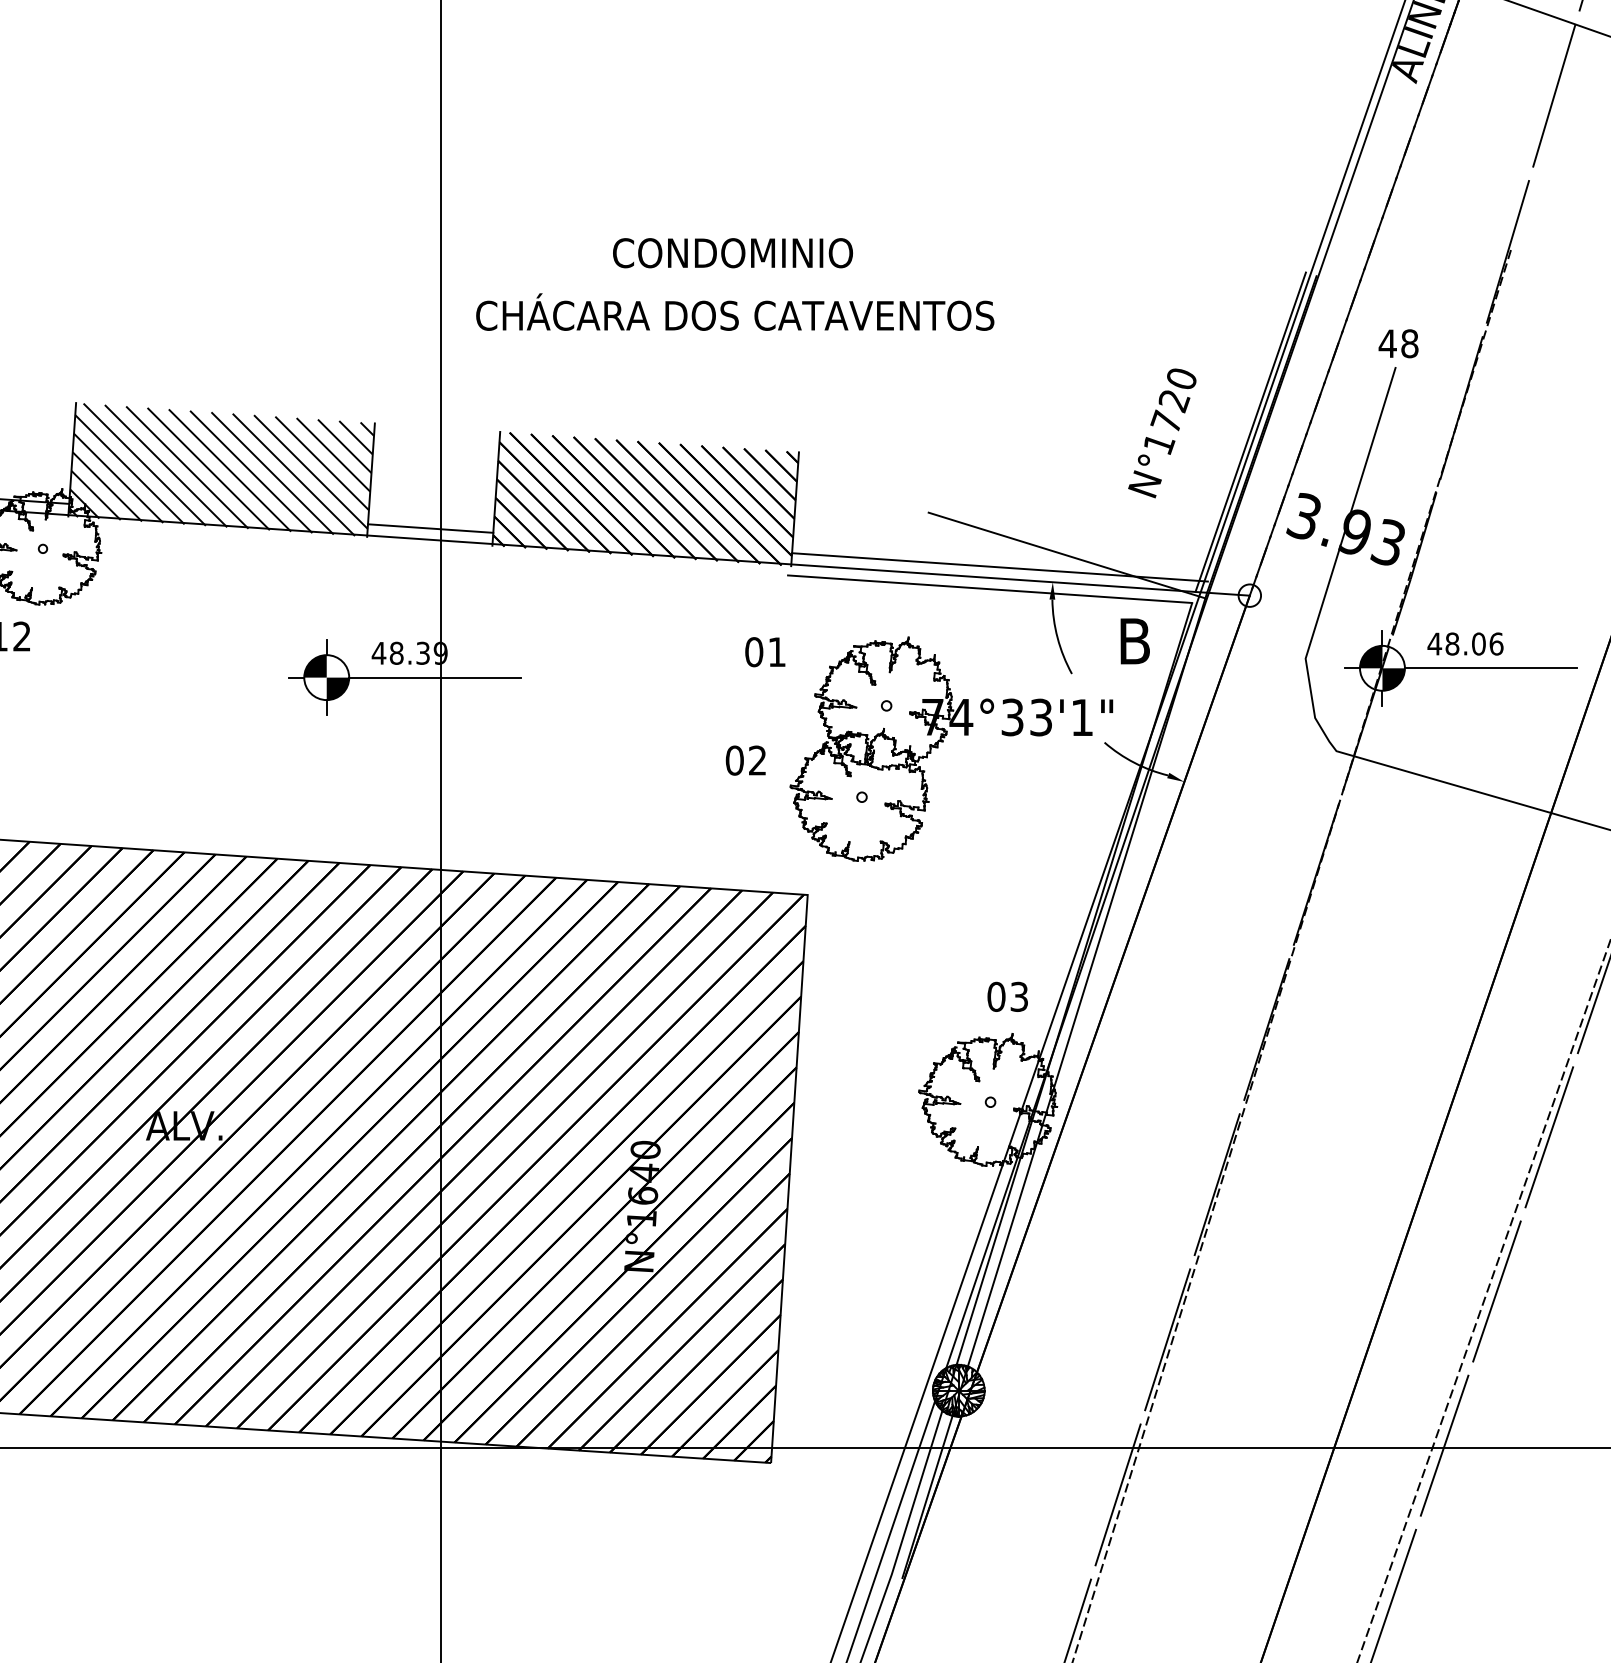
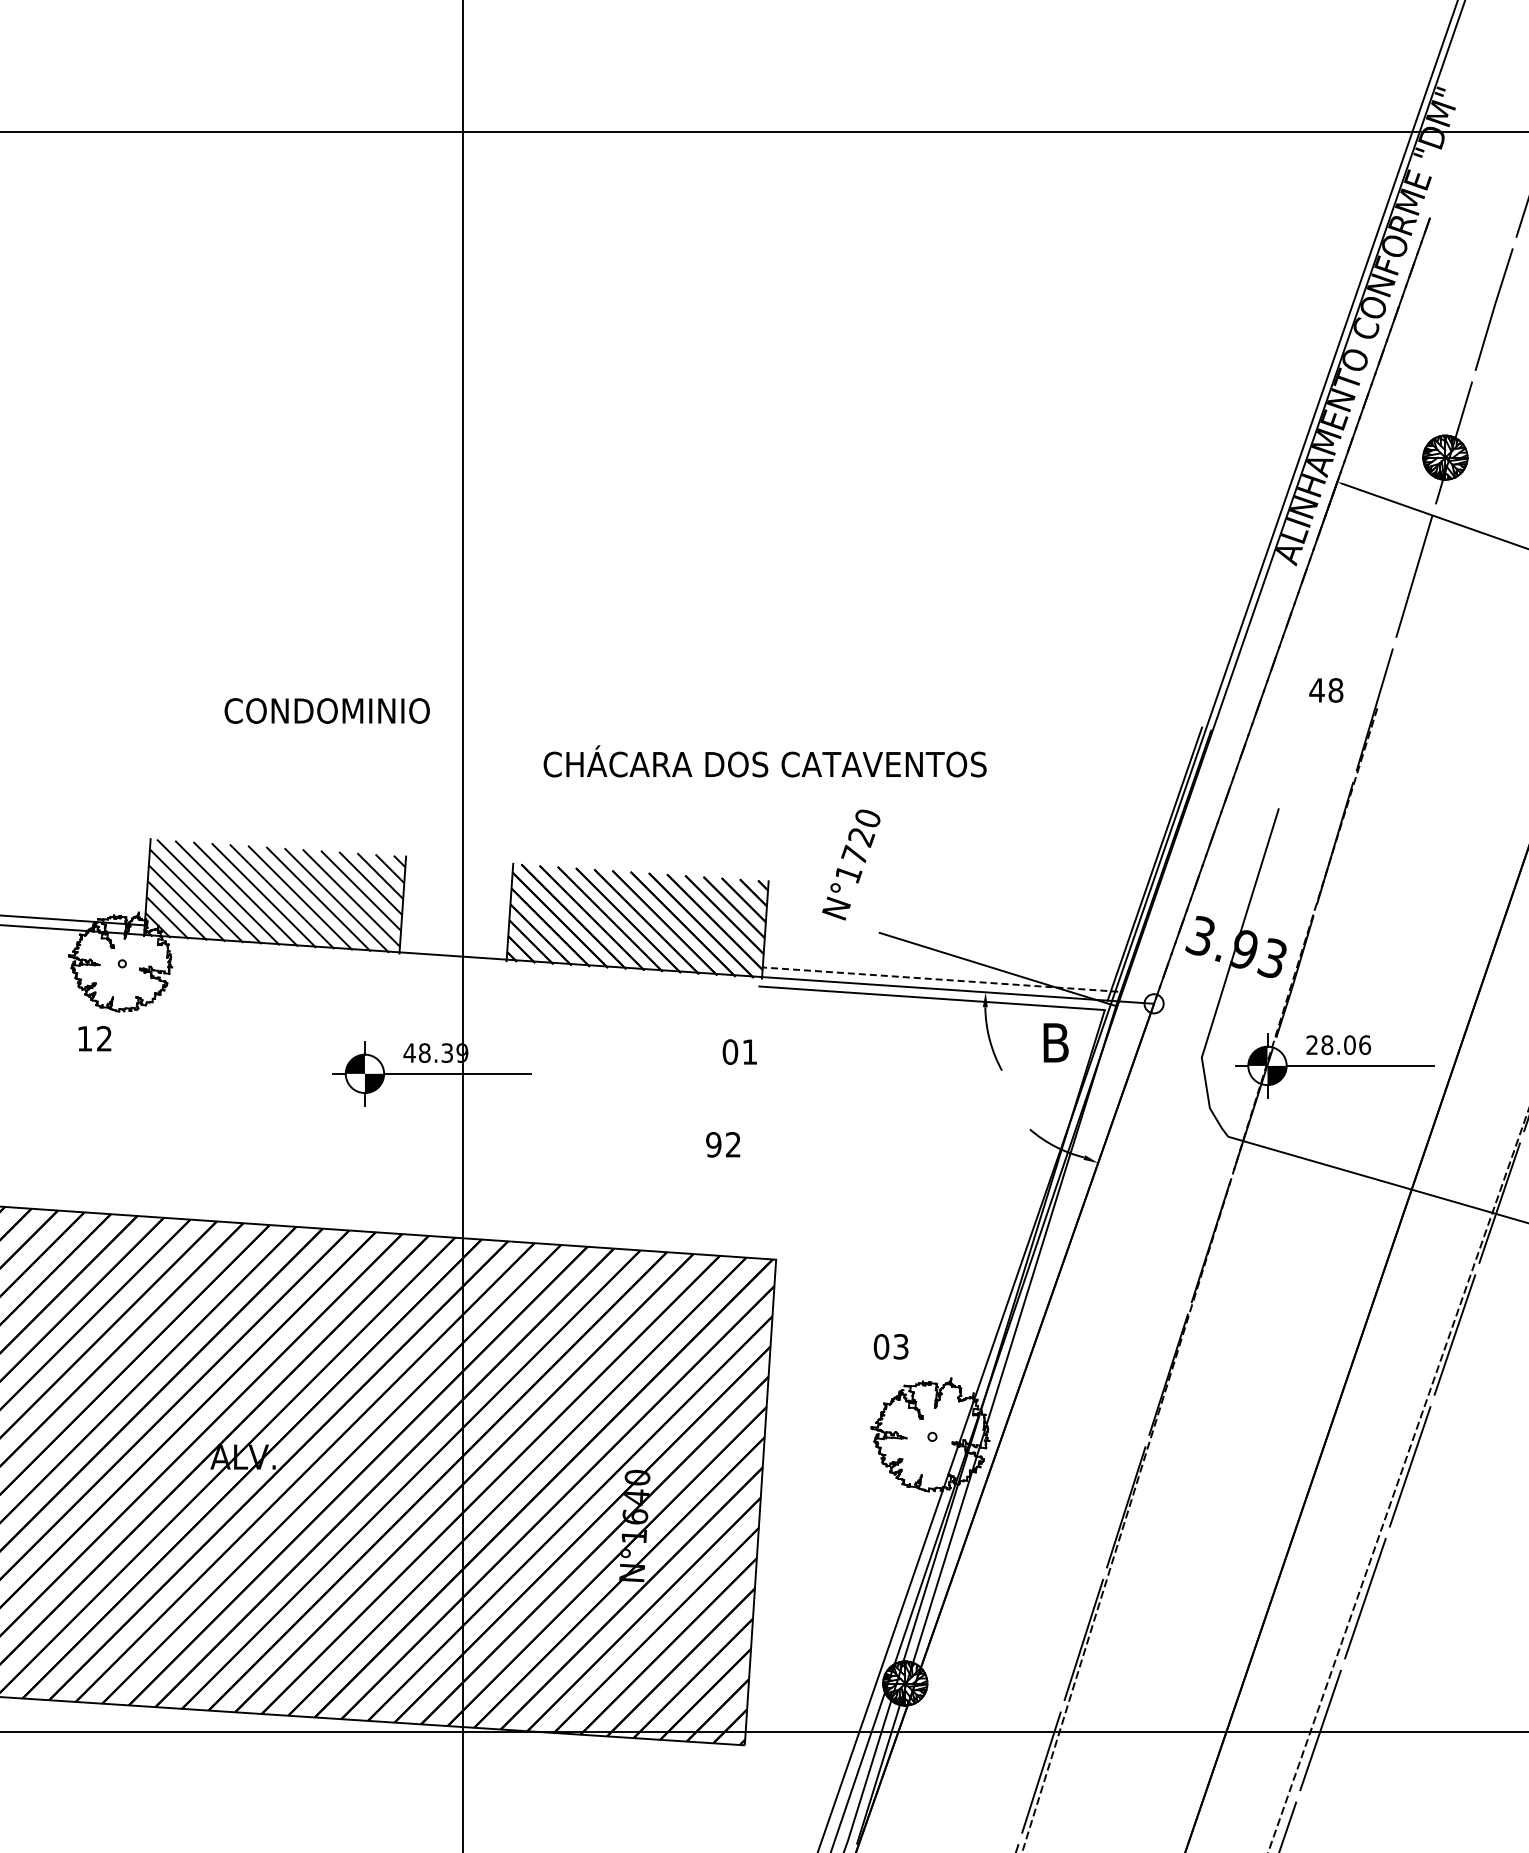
text: (732, 252) -> (326, 710), moved
text: (734, 312) -> (764, 761), moved
text: (1398, 343) -> (1326, 690), moved
text: (1162, 432) -> (851, 864), moved
line: (430, 528) -> (453, 946), removed
line: (999, 567) -> (940, 979), solid -> dashed
text: (1435, 643) -> (1312, 1044), 48.06 -> 28.06
part: (943, 742) -> (892, 1129), removed
text: (734, 760) -> (713, 1144), 02 -> 92
text: (1006, 996) -> (890, 1346), moved

